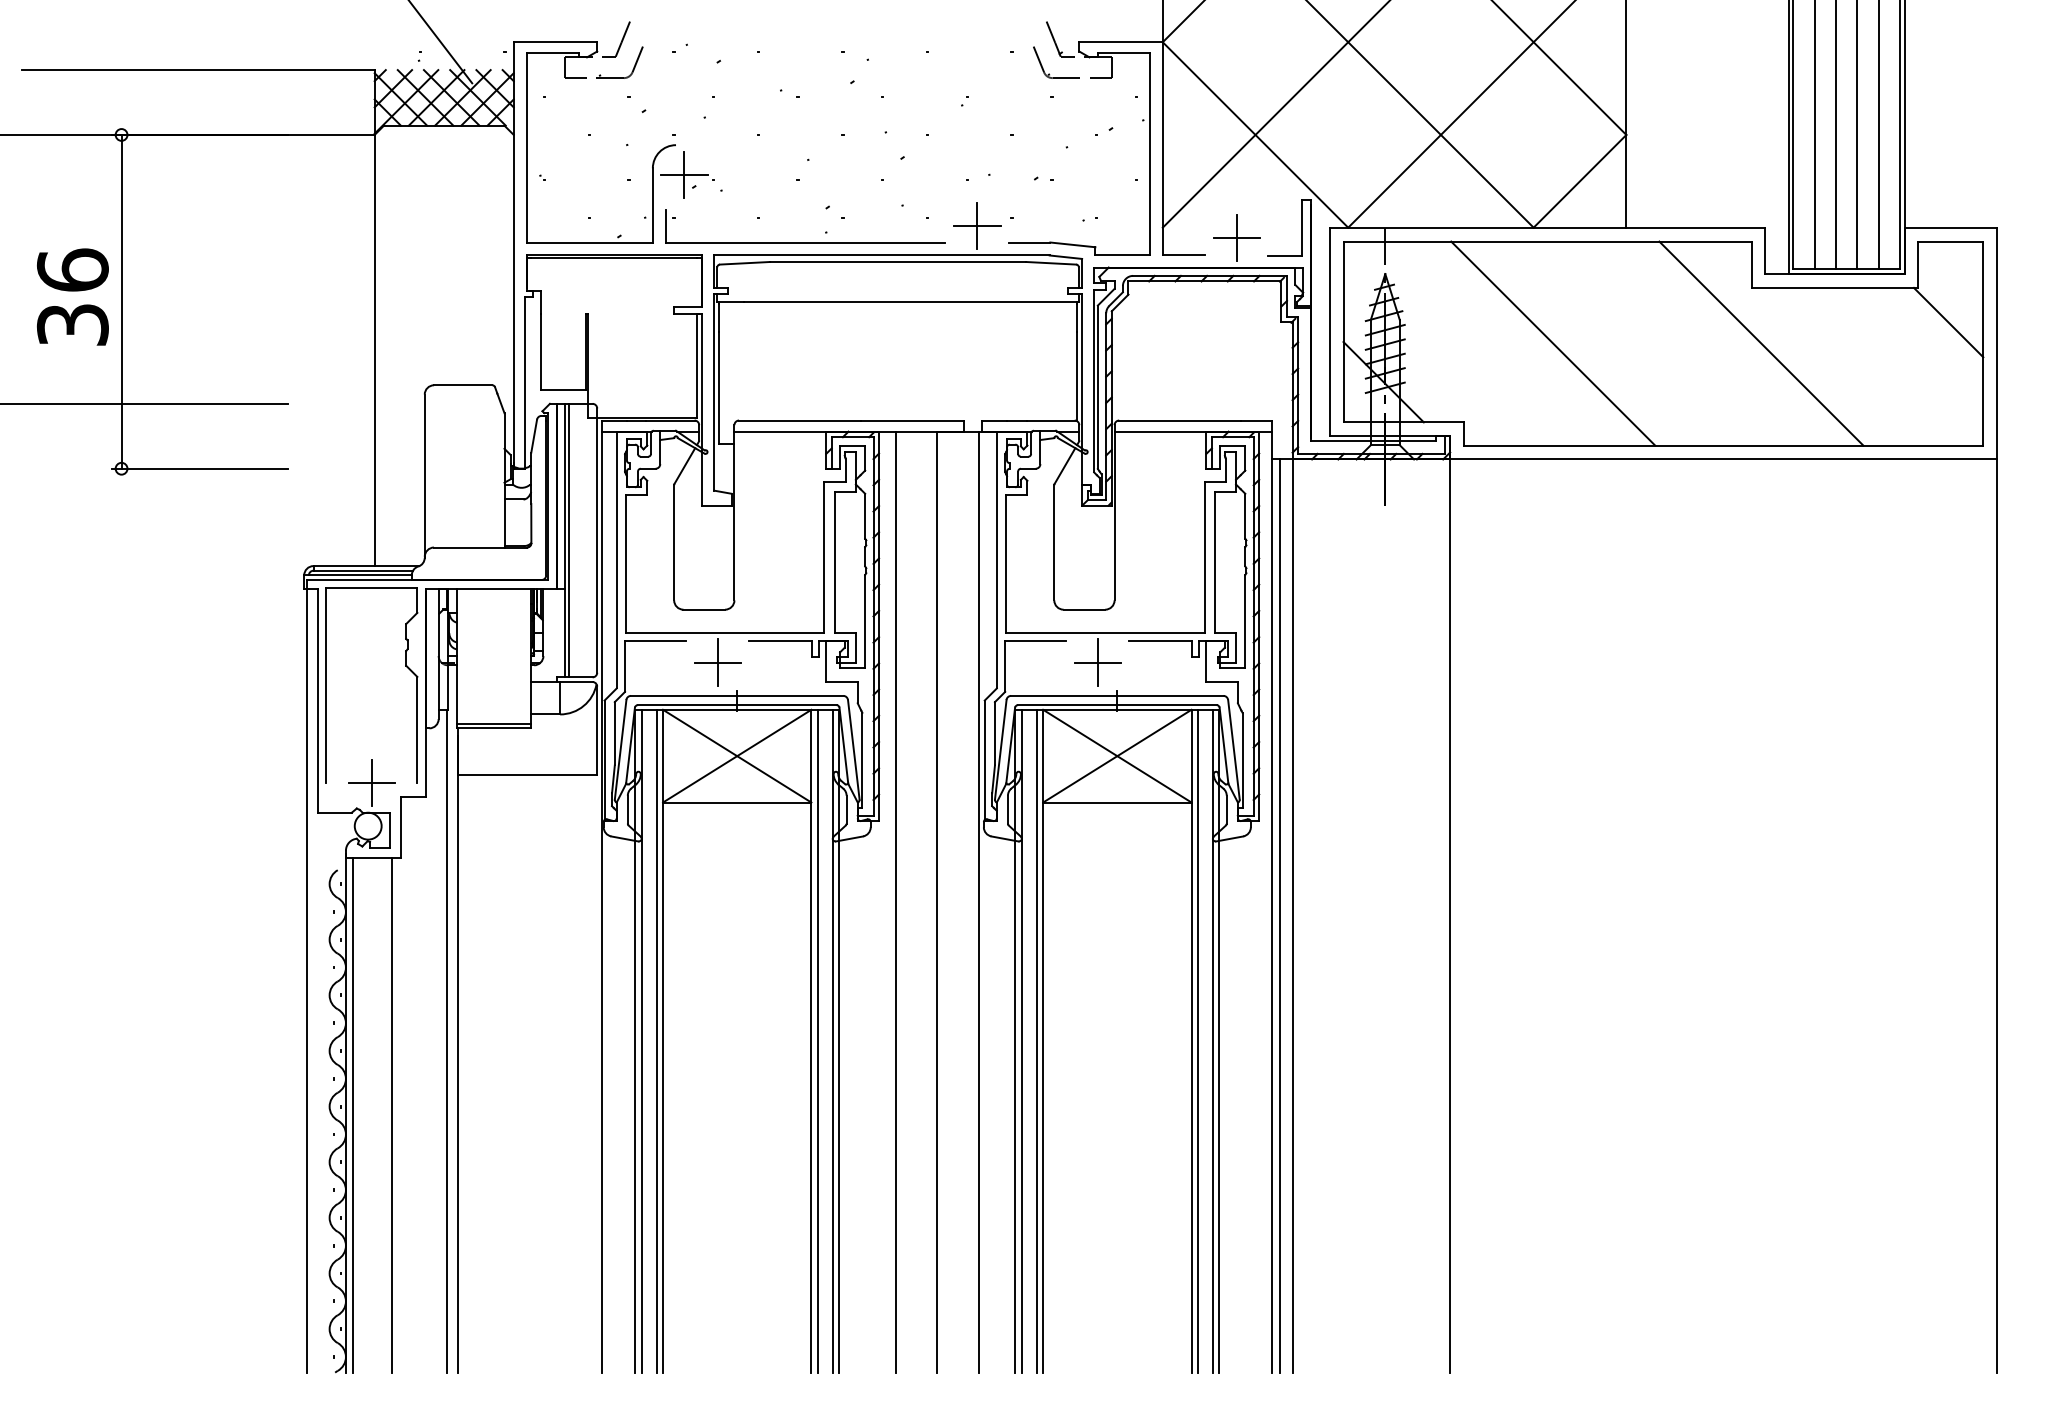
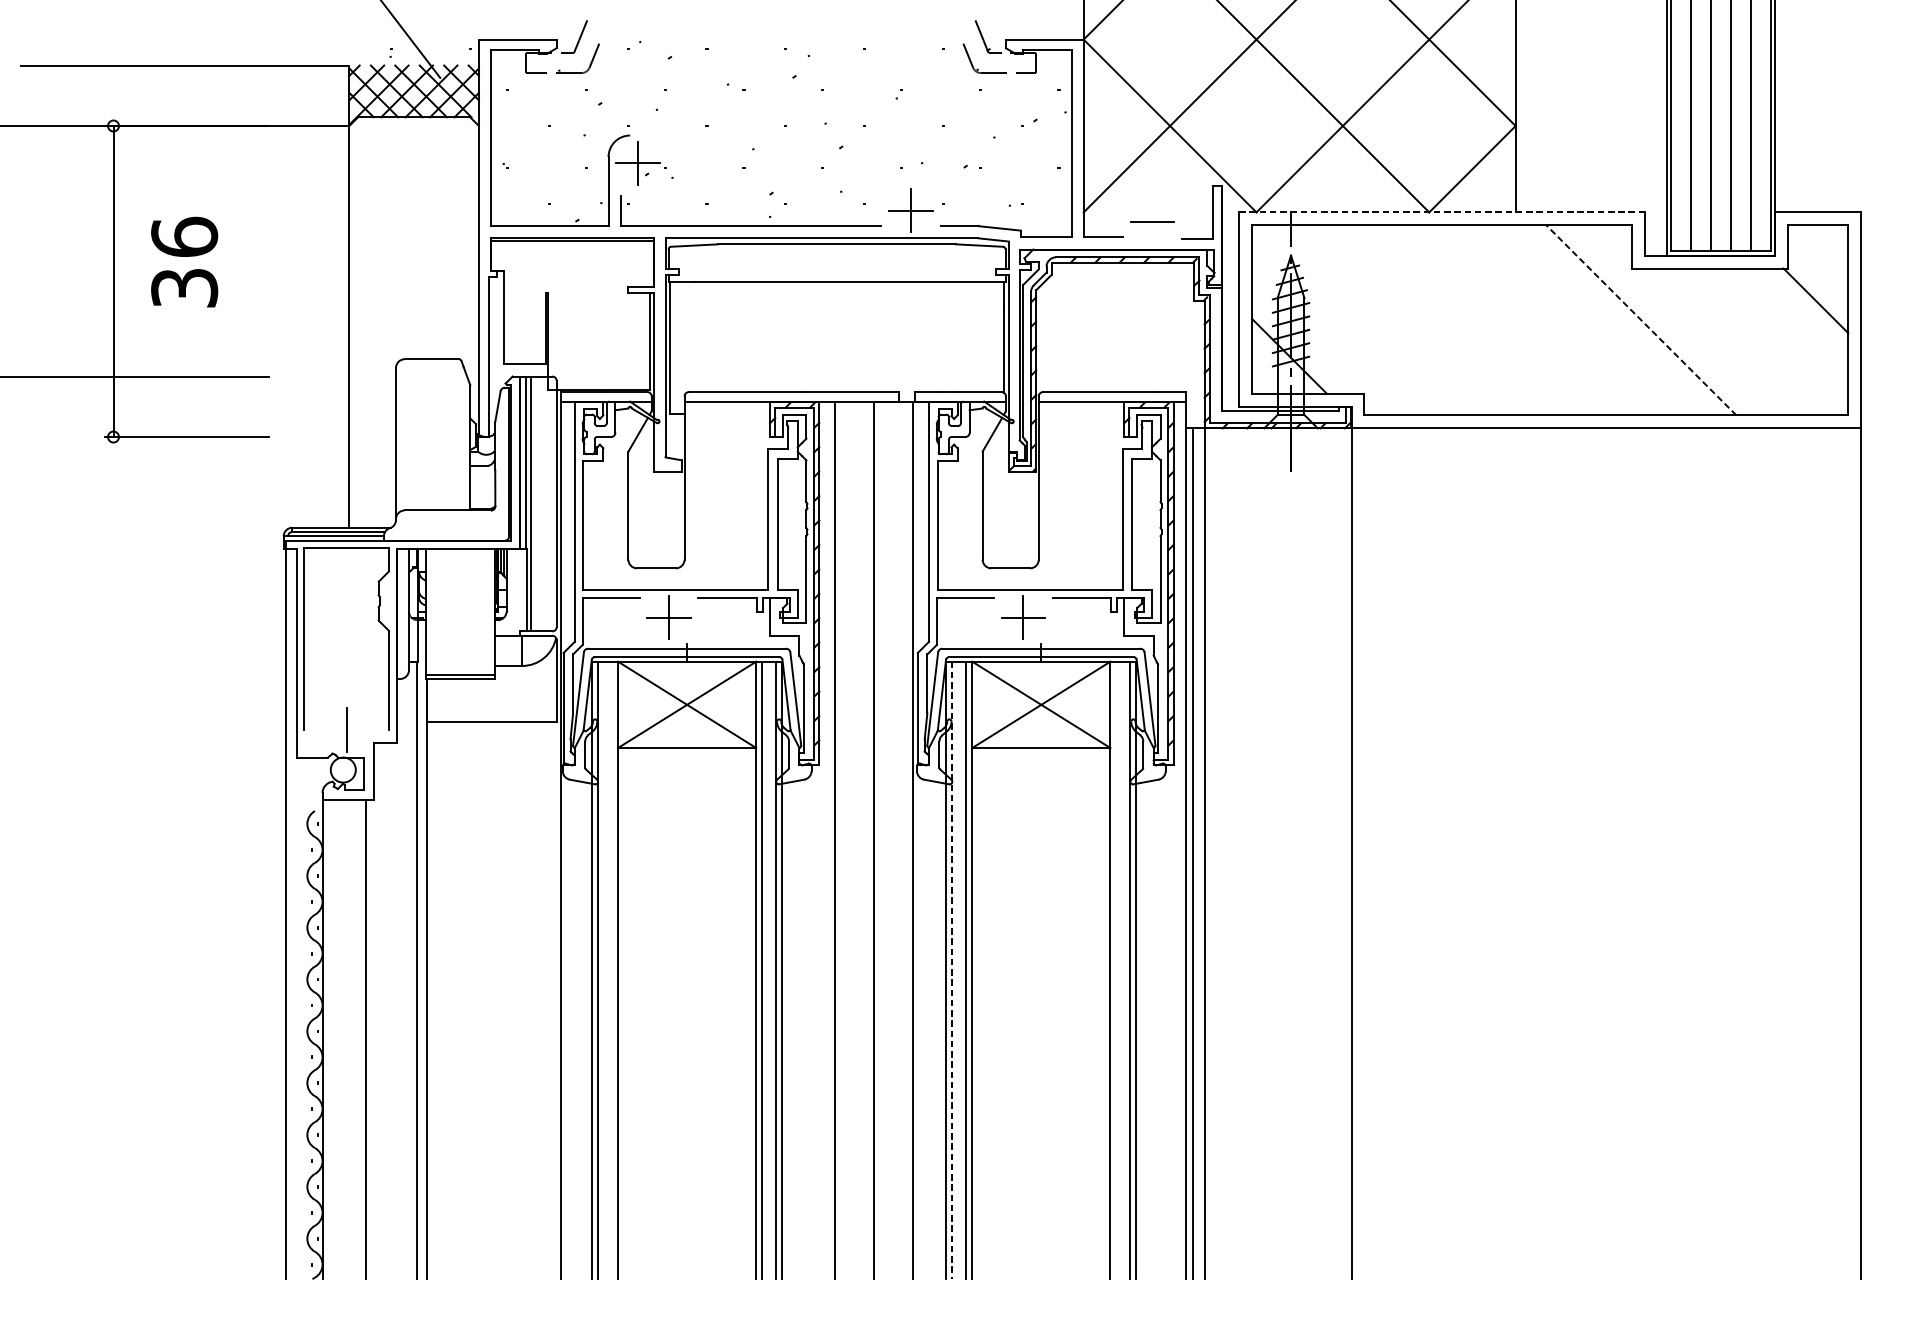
line: (1547, 227) -> (1442, 212), solid -> dashed
line: (1236, 237) -> (1152, 221), removed
text: (72, 296) -> (184, 261), moved
line: (1553, 343) -> (1447, 320), removed
line: (1761, 343) -> (1641, 320), solid -> dashed
line: (371, 783) -> (346, 730), removed
line: (656, 1040) -> (611, 969), removed
line: (1198, 1040) -> (1116, 969), removed
line: (1021, 1041) -> (952, 970), solid -> dashed
line: (353, 1115) -> (329, 1039), removed

